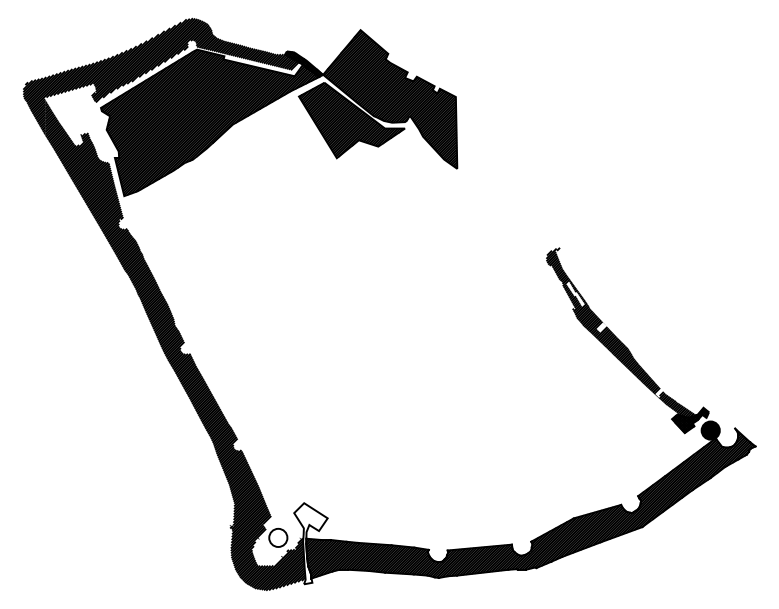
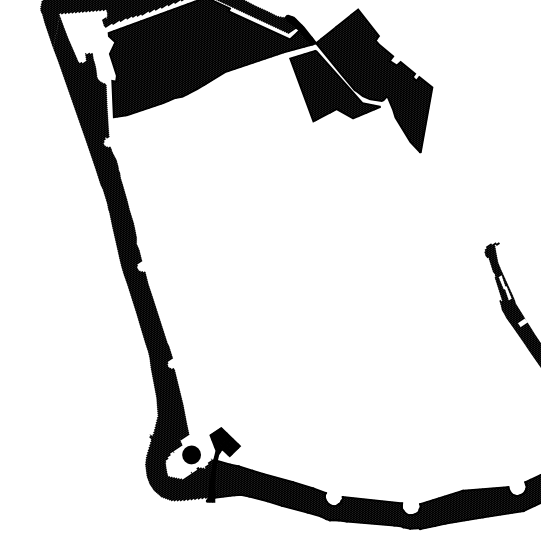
fill: (278, 537) -> (191, 454), added
hatch: (310, 543) -> (219, 465), added

